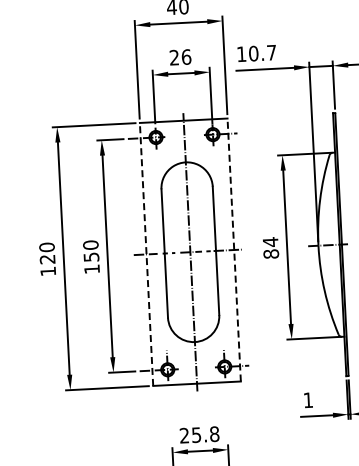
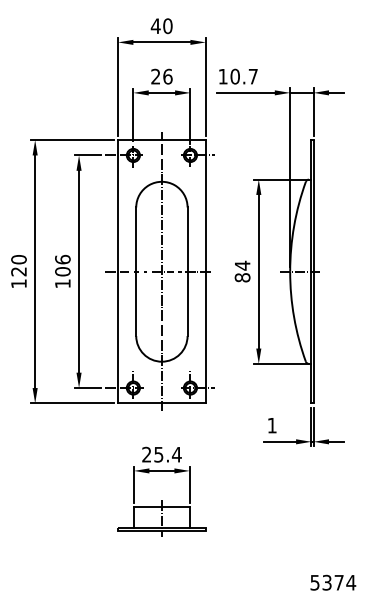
line: (233, 249) -> (205, 271), dashed -> solid
text: (90, 251) -> (62, 265), 150 -> 106
line: (147, 254) -> (118, 271), dashed -> solid
text: (214, 433) -> (176, 454), 25.8 -> 25.4

